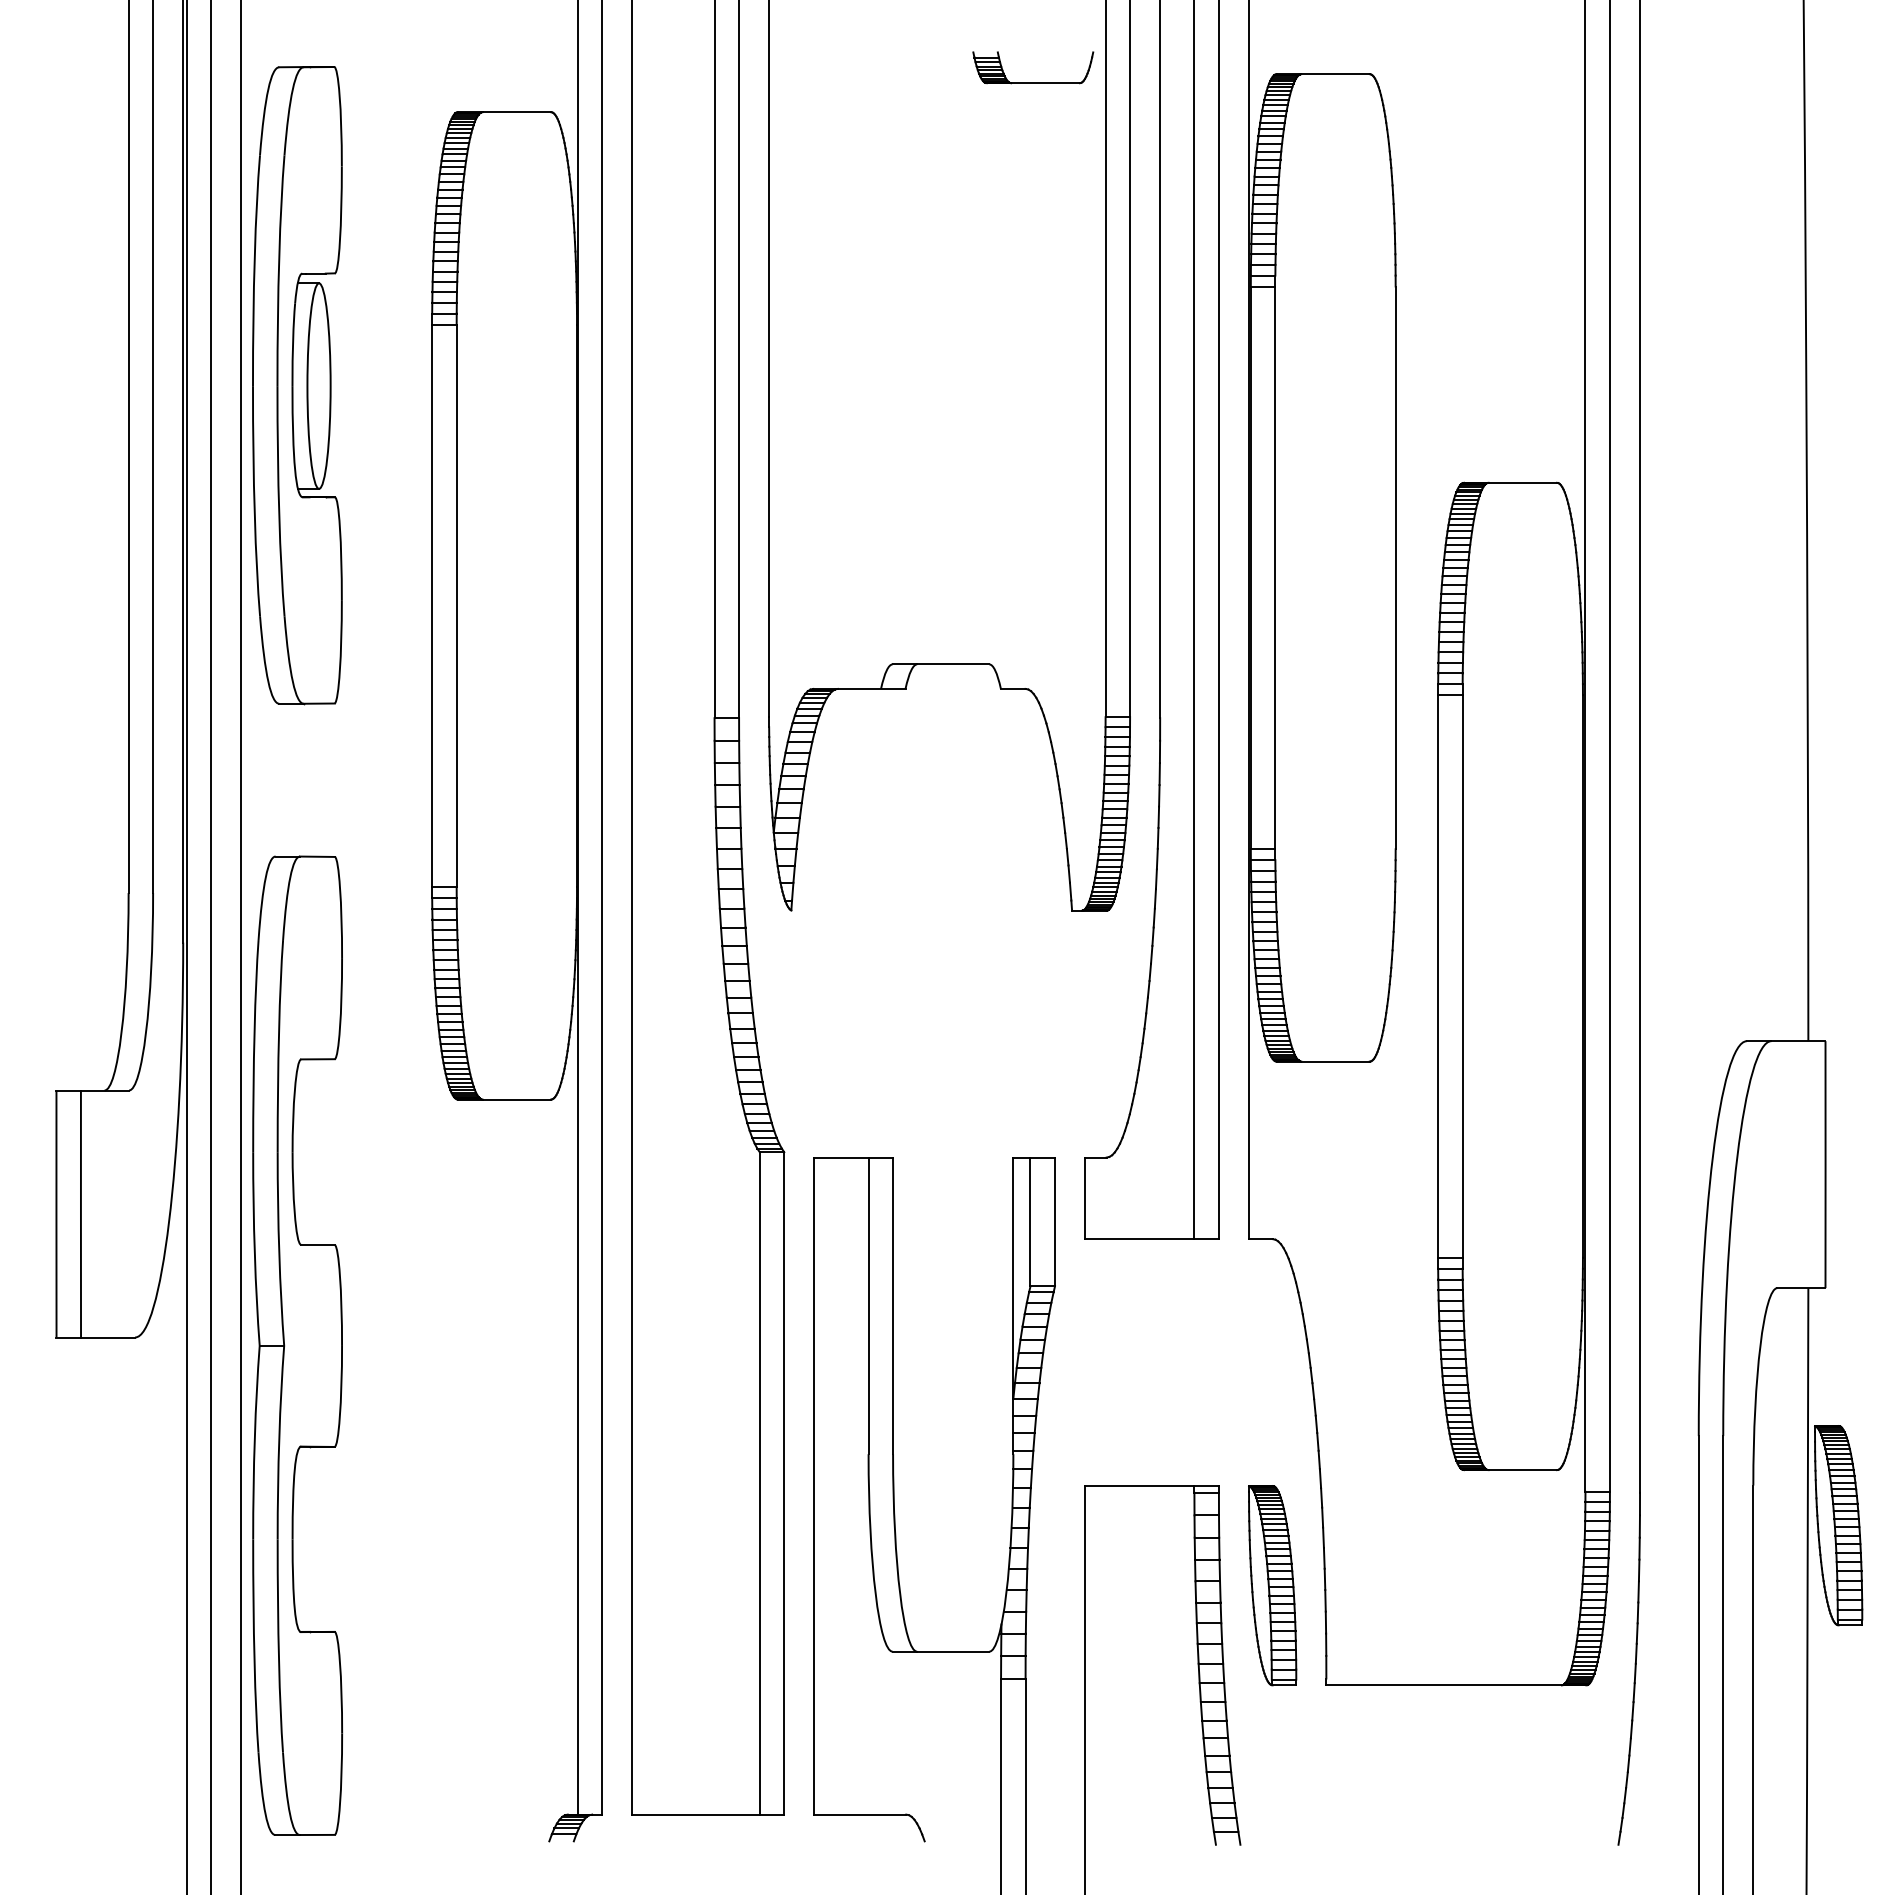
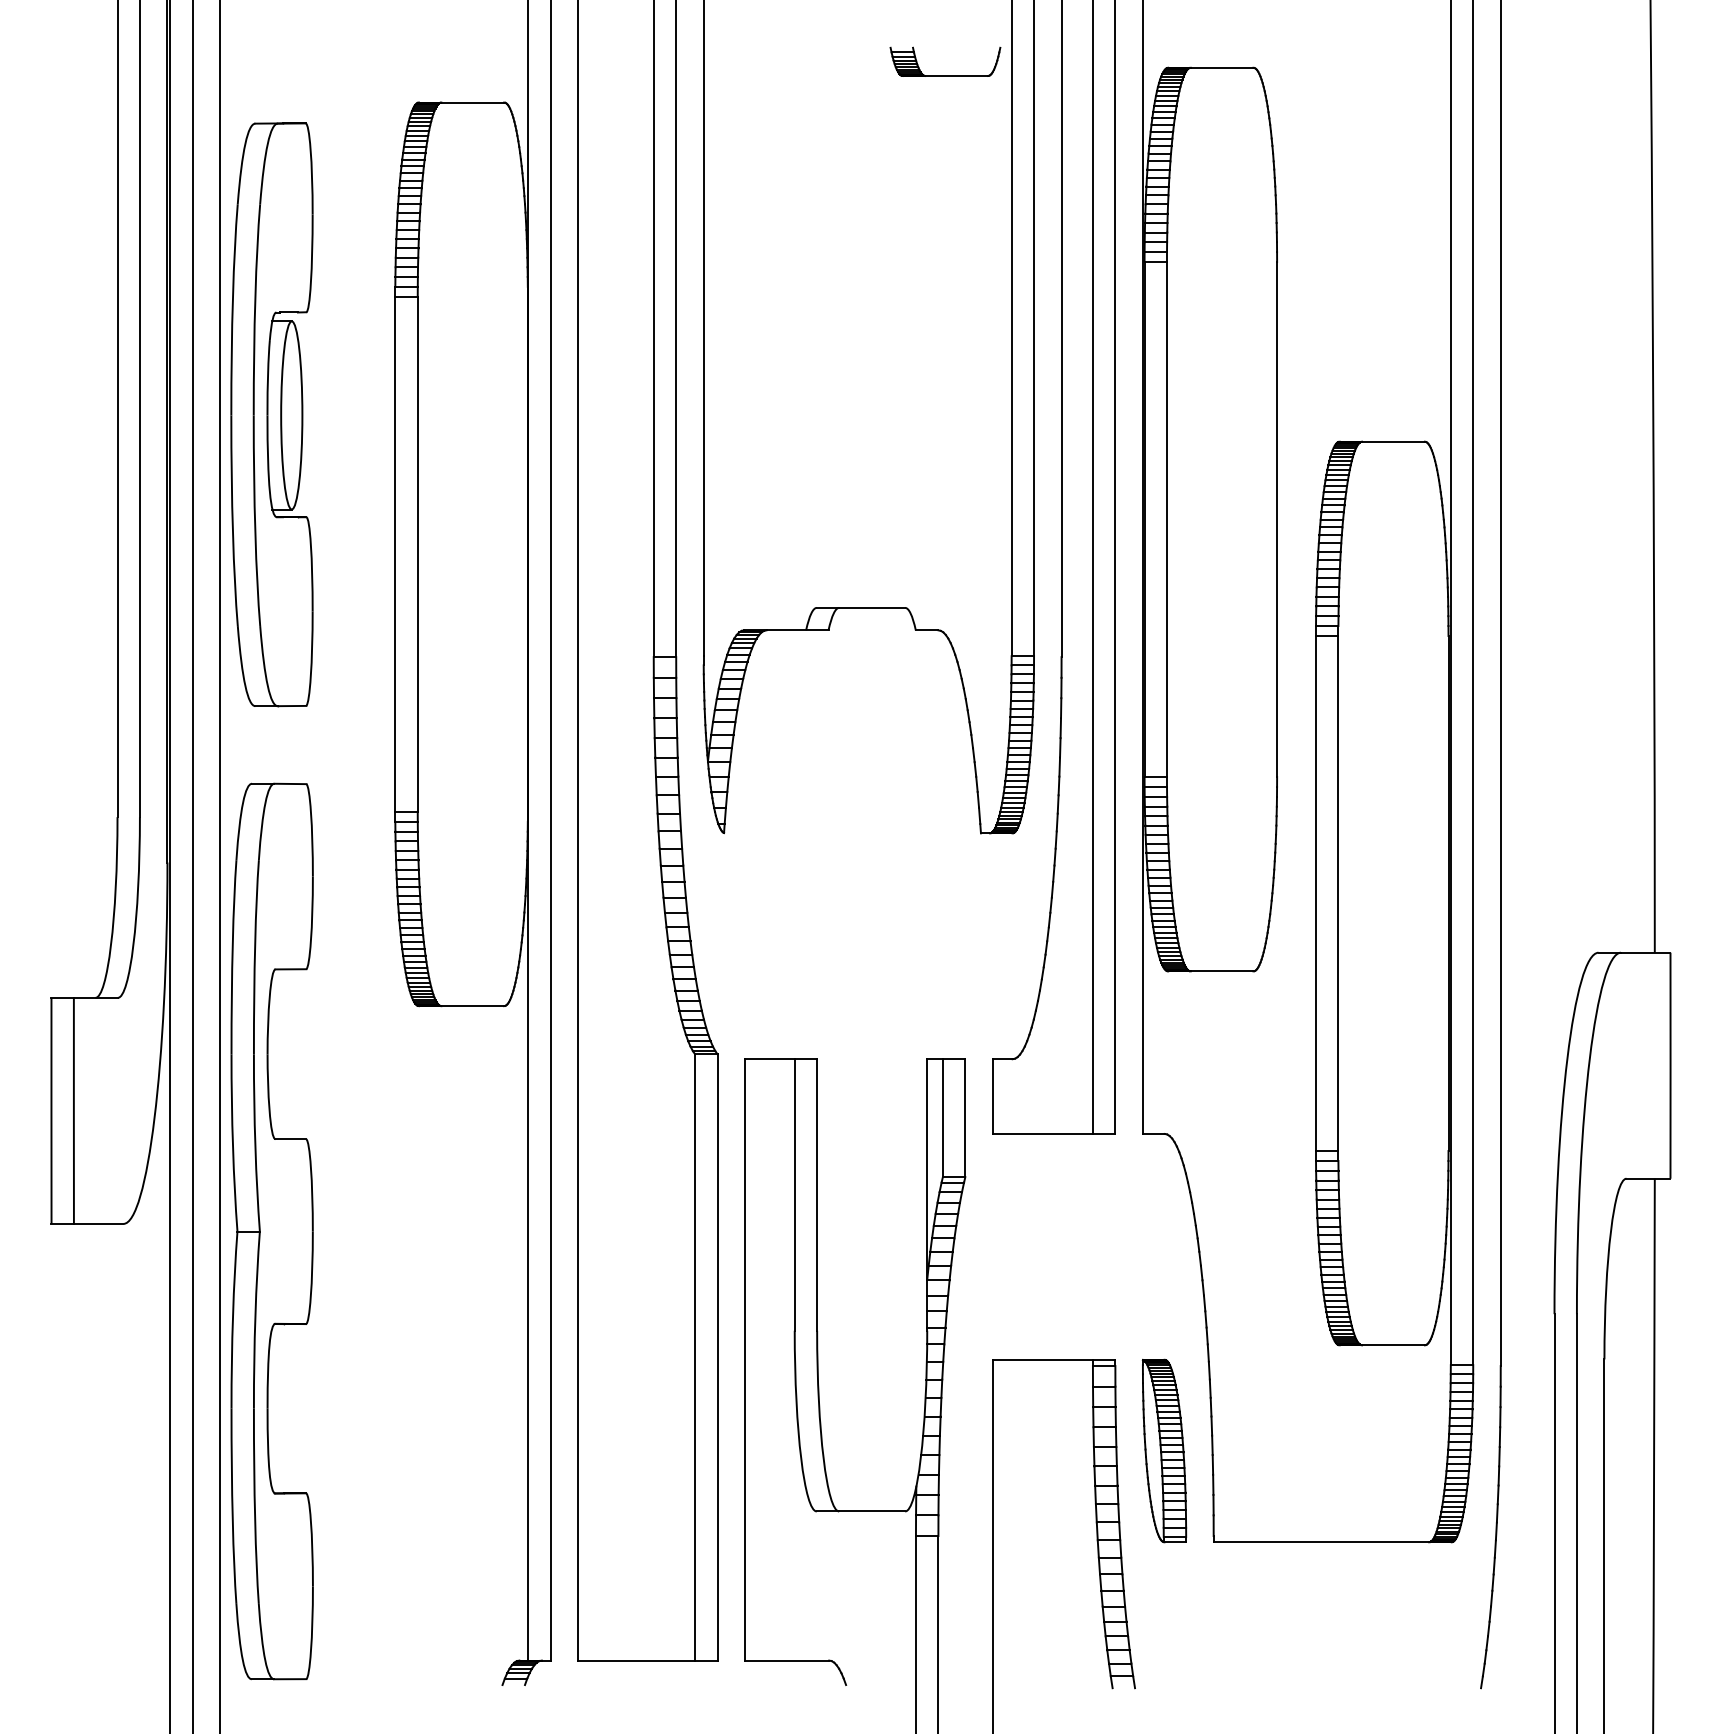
part: (297, 385) -> (272, 414), moved
part: (1838, 1525) -> (1682, 1395), removed

